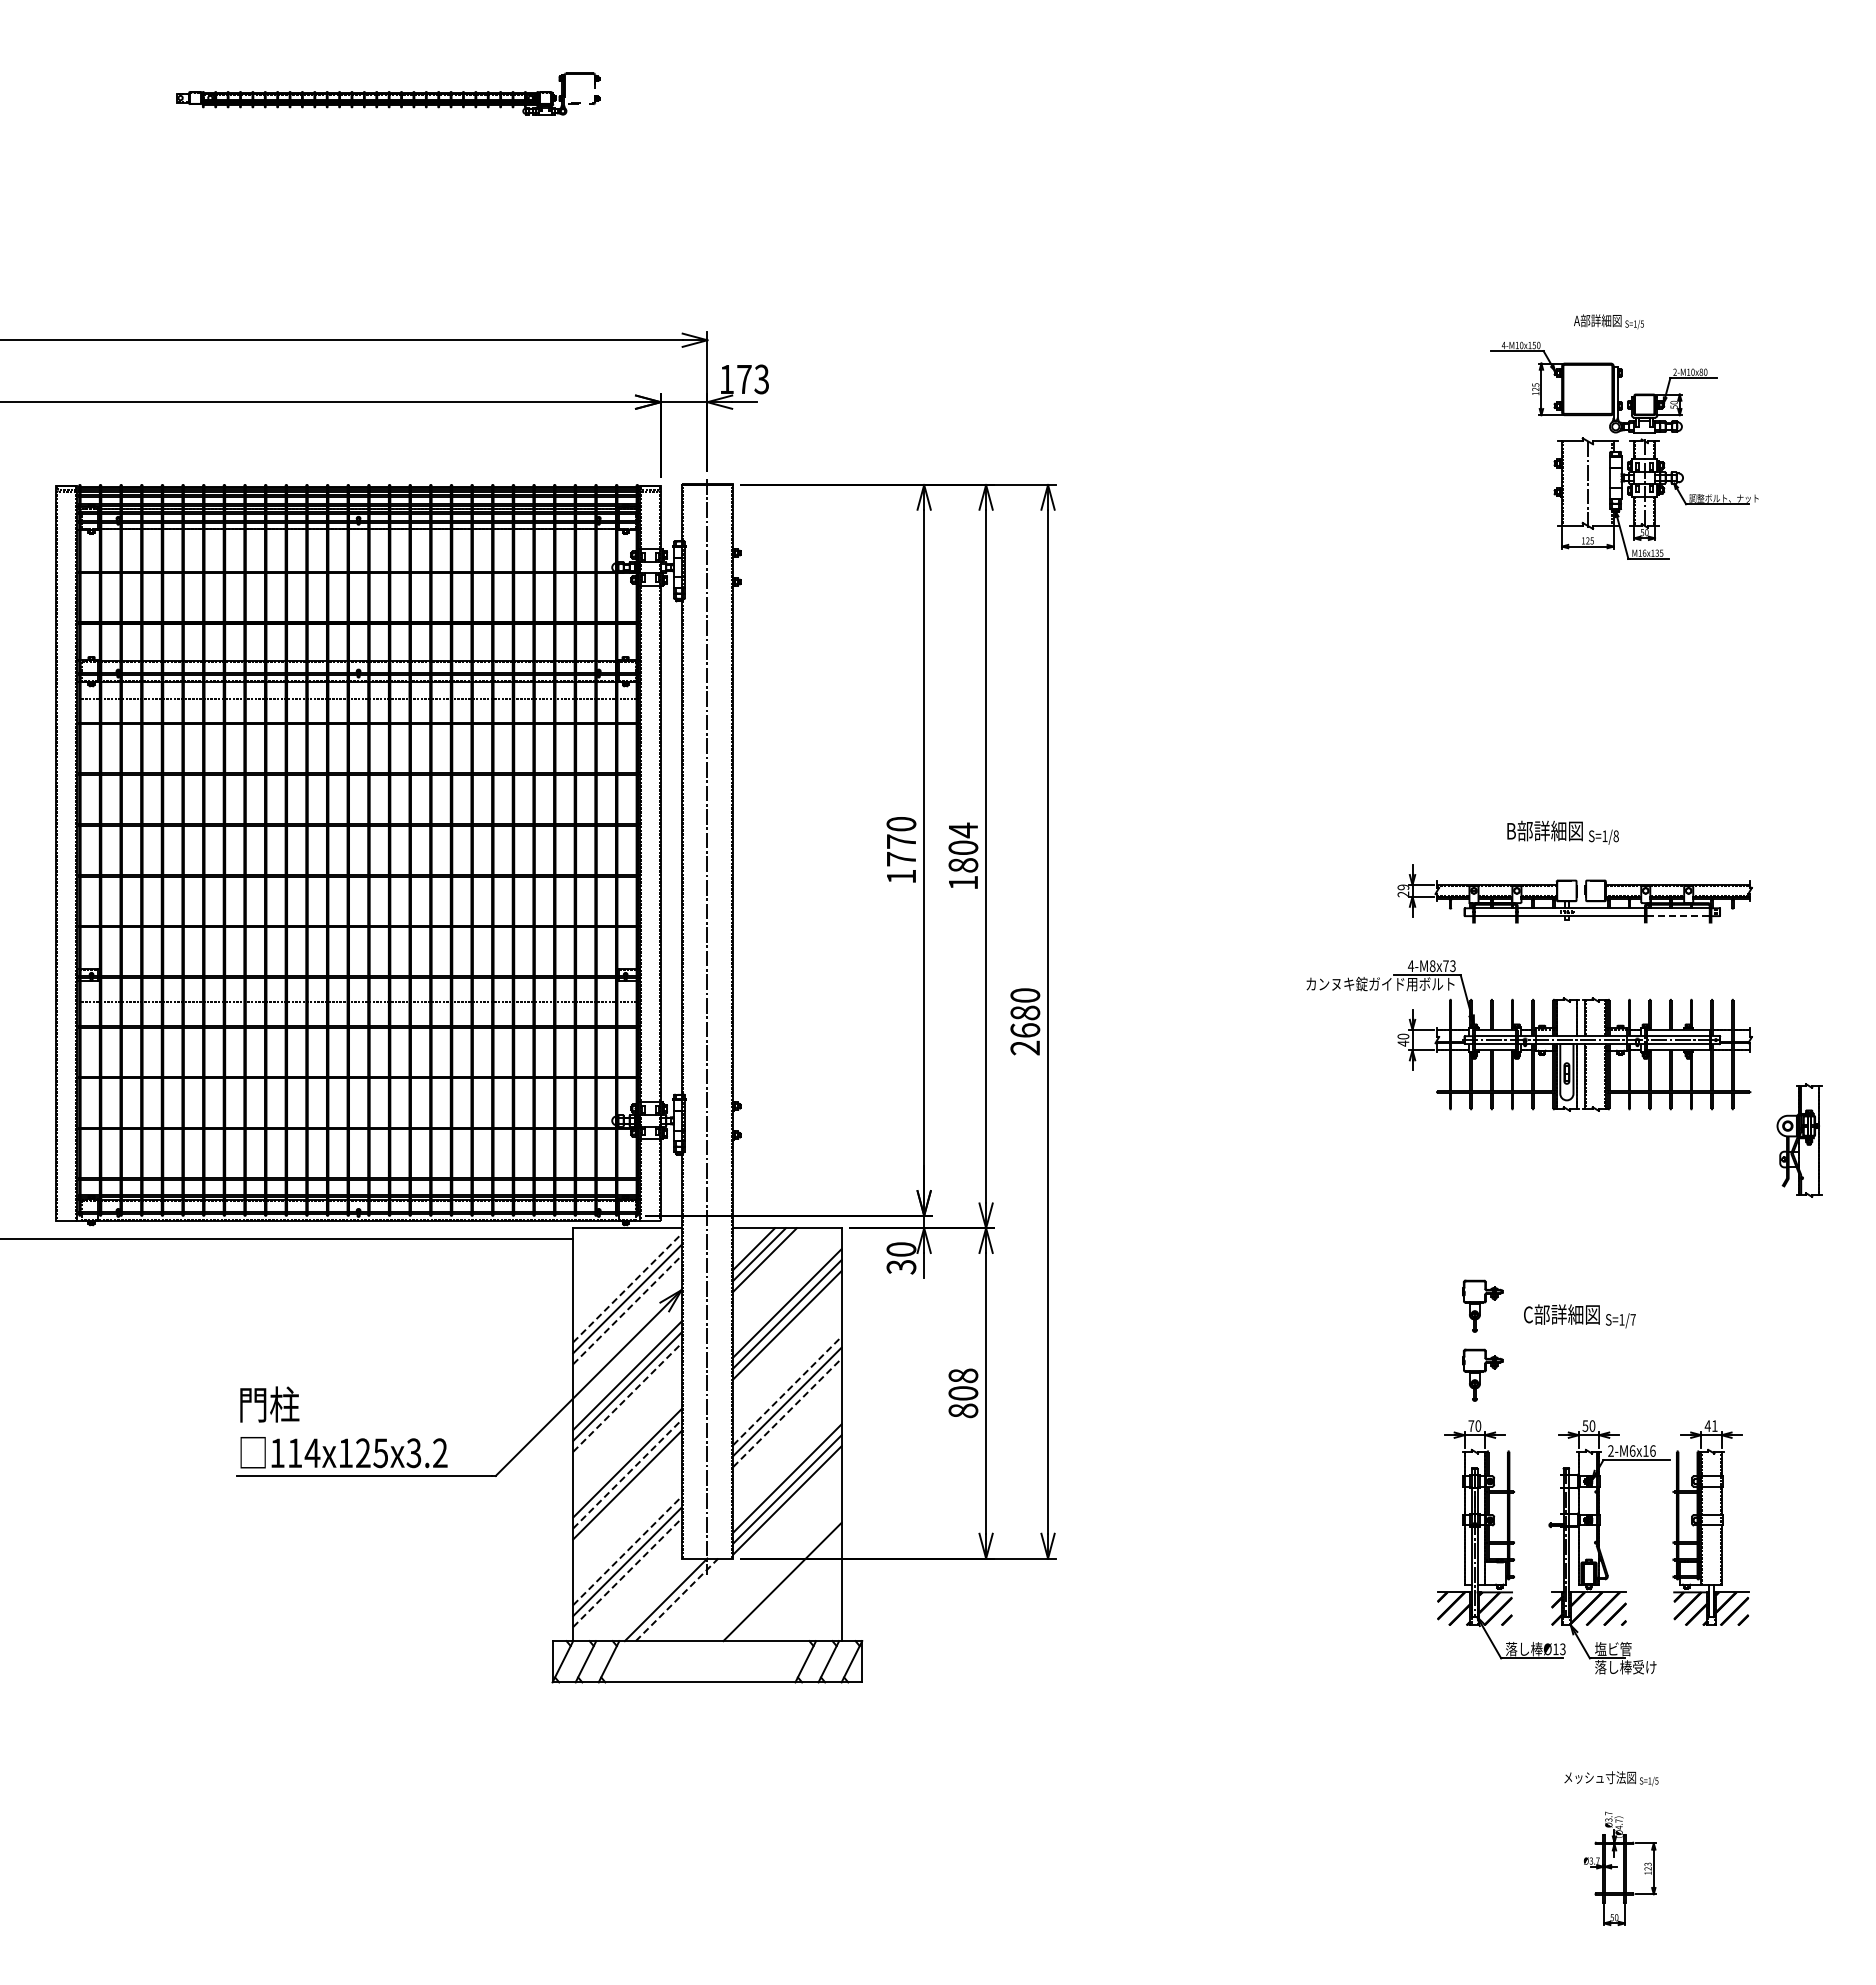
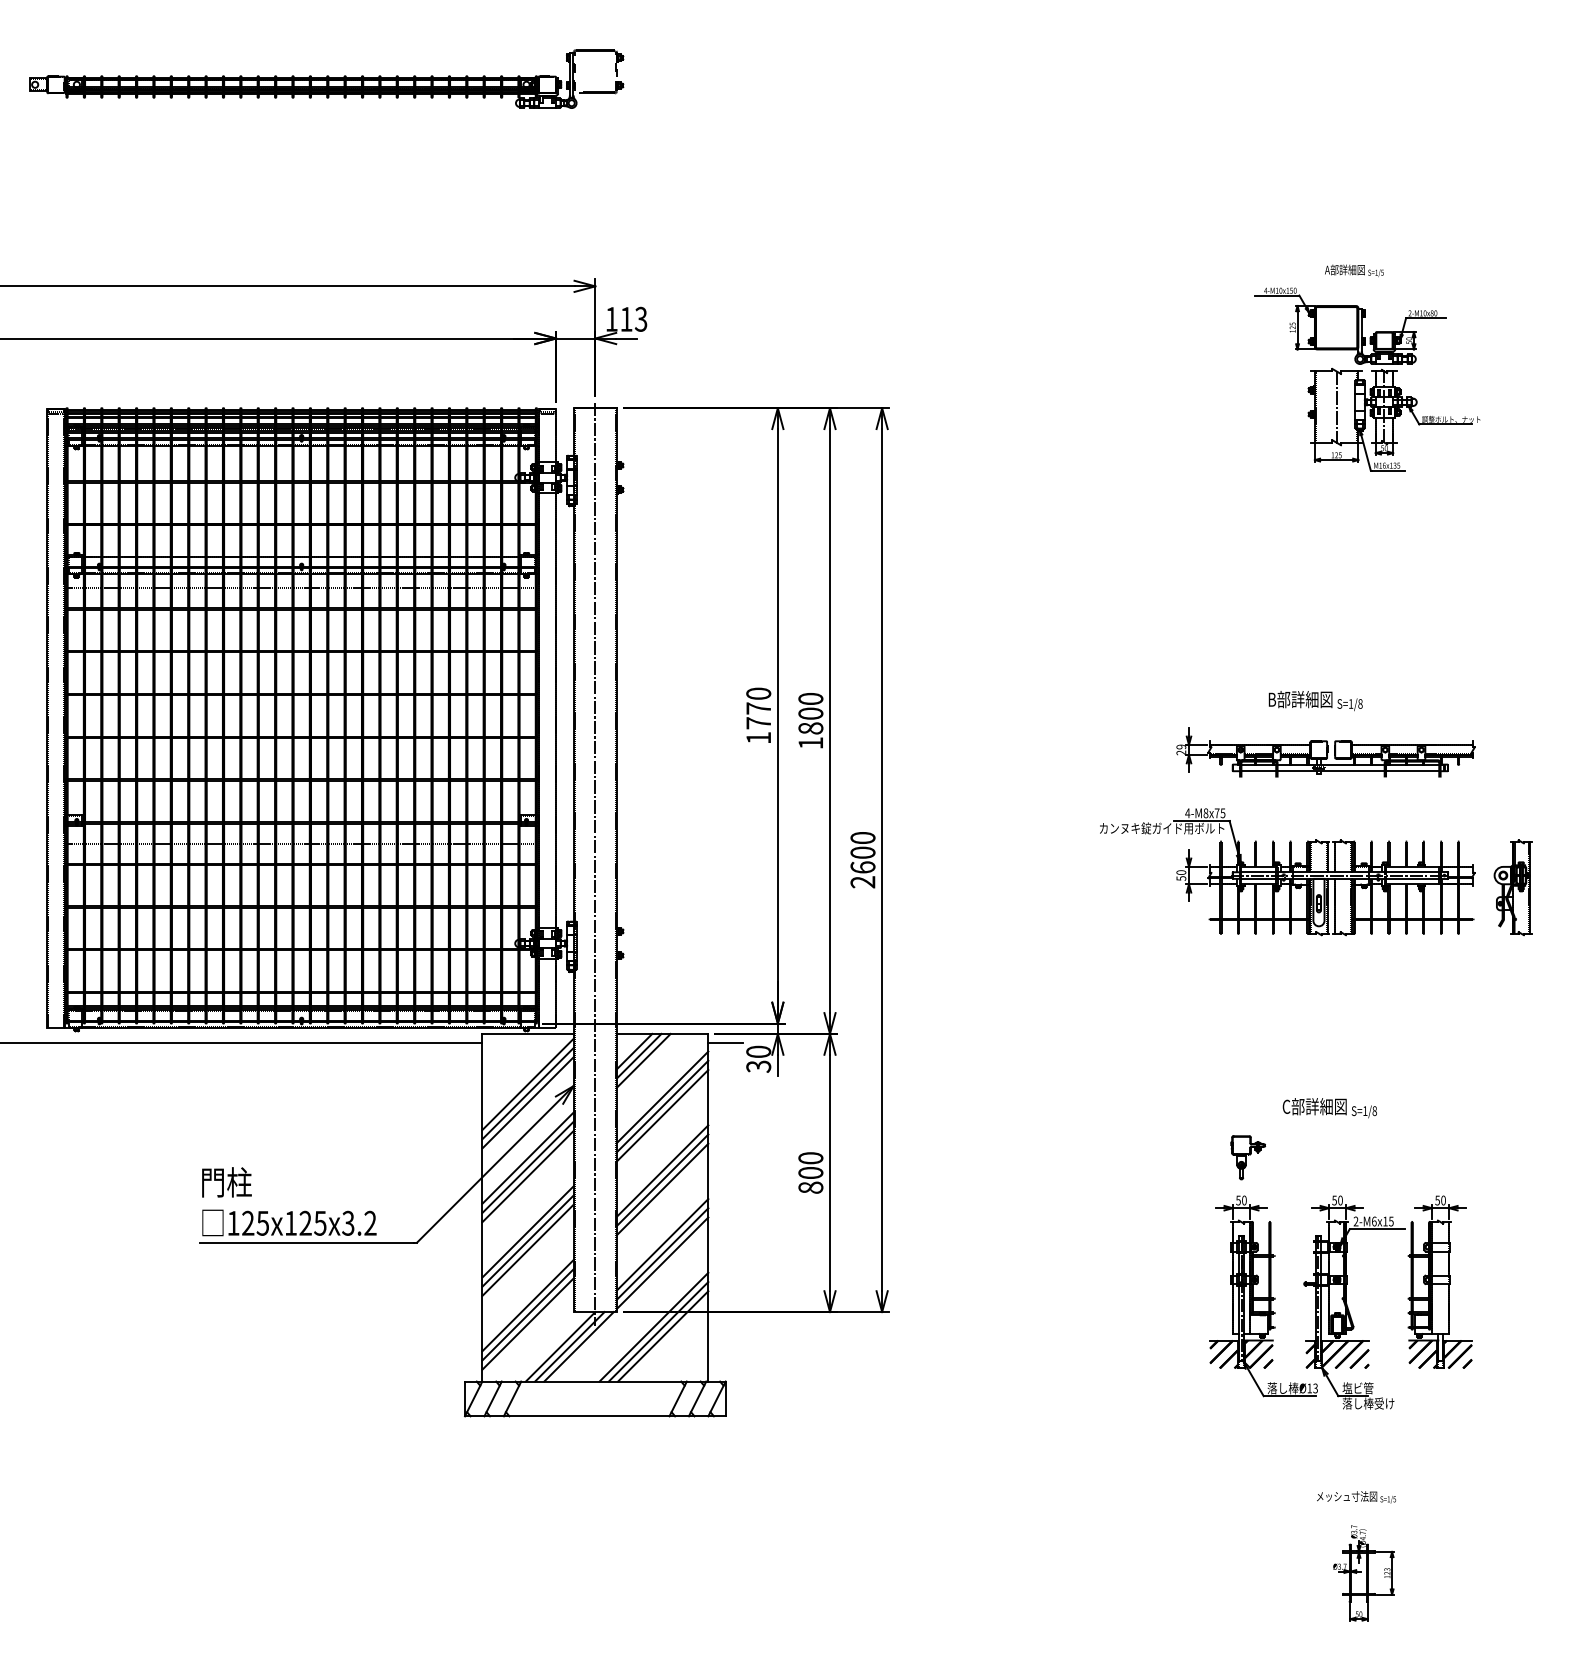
part: (388, 93) -> (326, 78), size x1.67
text: (744, 379) -> (626, 319), 173 -> 113
text: (963, 830) -> (810, 699), 1804 -> 1800
line: (1678, 916) -> (1412, 771), dashed -> solid
text: (1452, 965) -> (1222, 812), 4-M8x73 -> 4-M8x75
text: (1025, 1012) -> (863, 852), 2680 -> 2600
text: (1403, 1043) -> (1181, 878), 40 -> 50
part: (1799, 1140) -> (1513, 887), moved
line: (861, 1238) -> (725, 1042), added
line: (627, 1288) -> (528, 1084), dashed -> solid
part: (1482, 1305) -> (1247, 1099), removed
line: (627, 1310) -> (528, 1103), dashed -> solid
text: (1632, 1319) -> (1374, 1110), S=1/7 -> S=1/8
text: (963, 1375) -> (810, 1157), 808 -> 800
line: (787, 1390) -> (662, 1170), dashed -> solid
line: (627, 1397) -> (528, 1176), dashed -> solid
line: (787, 1412) -> (662, 1189), dashed -> solid
text: (1471, 1425) -> (1238, 1200), 70 -> 50
text: (1710, 1425) -> (1439, 1200), 41 -> 50
text: (1652, 1450) -> (1391, 1221), 2-M6x16 -> 2-M6x15
text: (303, 1453) -> (255, 1223), 114x125x3.2 -> 125x125x3.2
line: (627, 1474) -> (528, 1241), dashed -> solid
line: (627, 1550) -> (528, 1305), dashed -> solid
line: (627, 1572) -> (528, 1323), dashed -> solid
line: (776, 1576) -> (653, 1327), added
line: (787, 1587) -> (662, 1336), added
line: (677, 1599) -> (570, 1346), dashed -> solid
line: (687, 1599) -> (578, 1346), added

